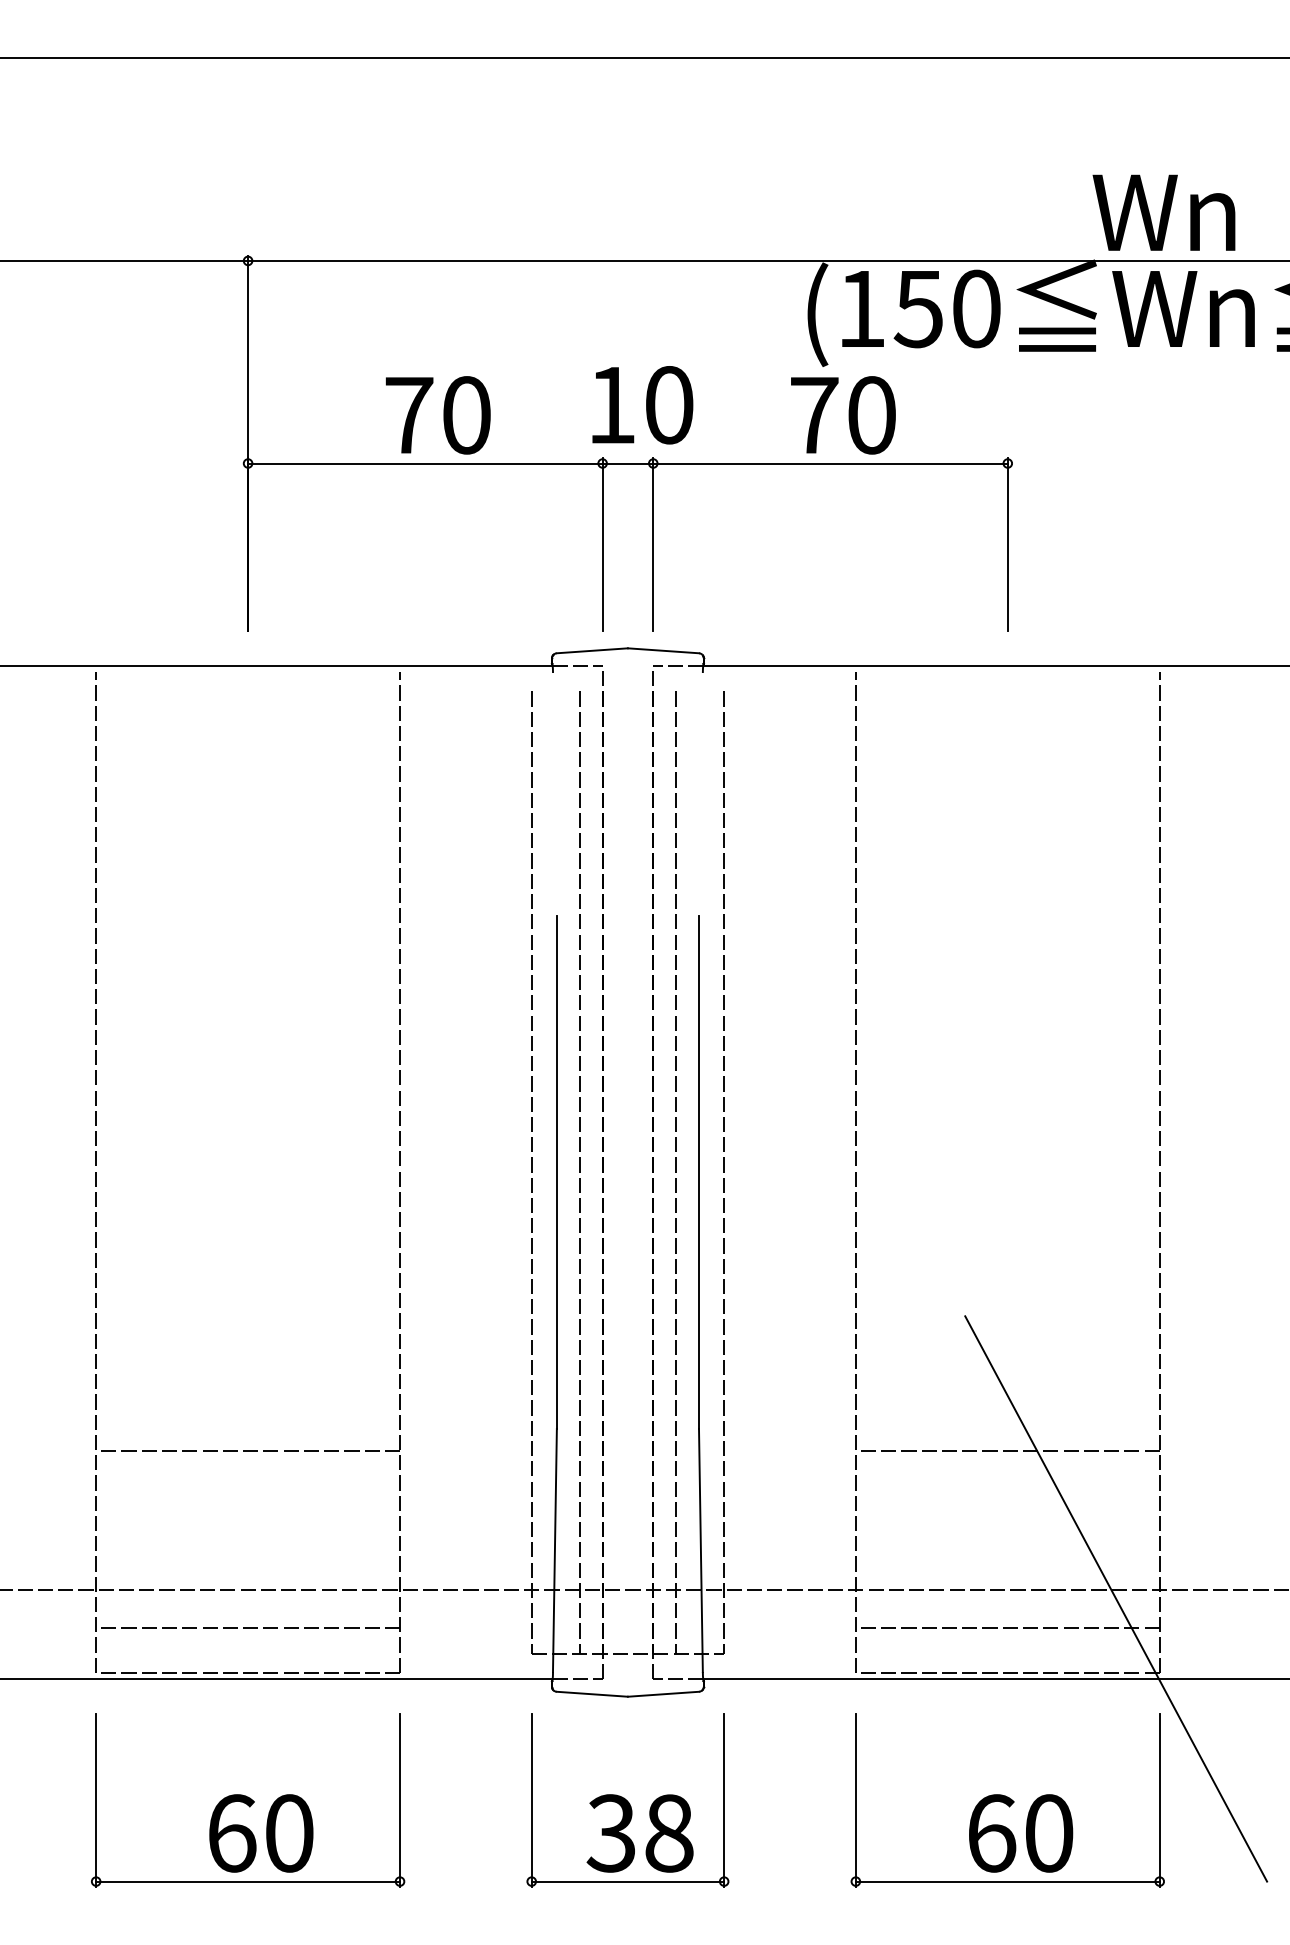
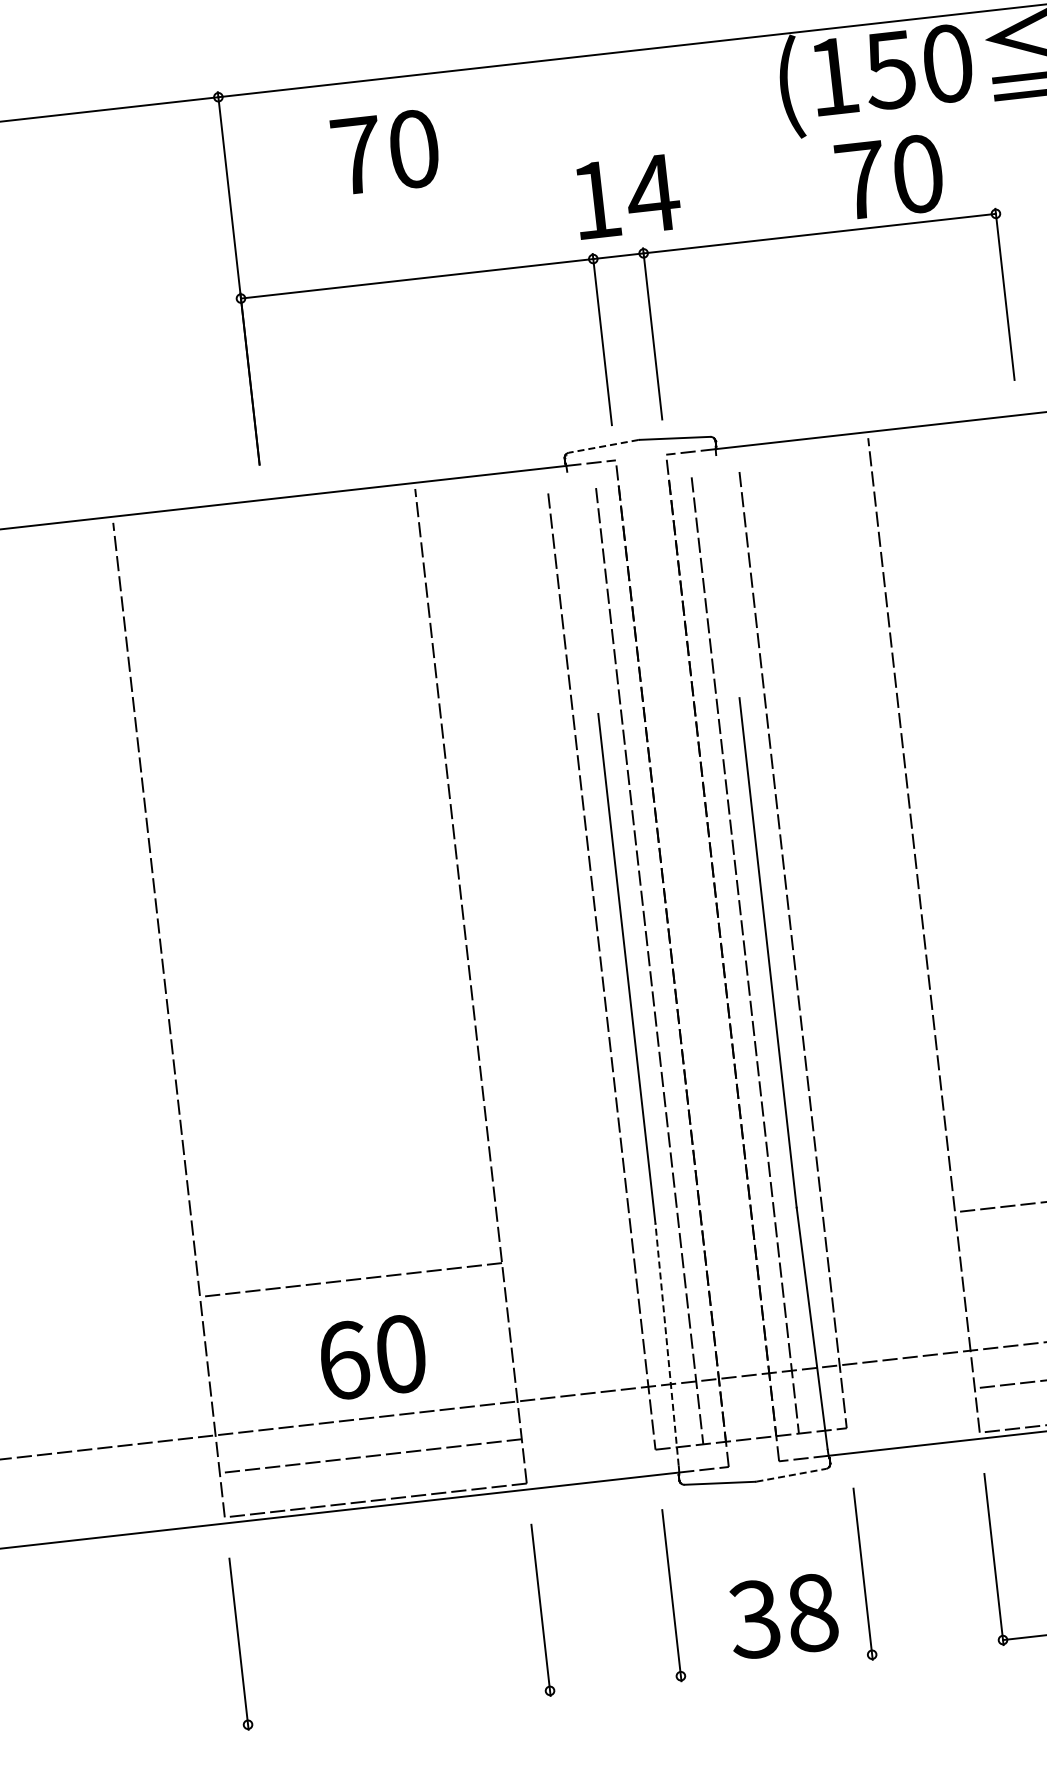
text: (669, 405) -> (653, 193), 10 -> 14
text: (437, 415) -> (385, 152), moved
text: (843, 415) -> (889, 177), moved
line: (591, 650) -> (603, 446), solid -> dashed
line: (554, 1550) -> (666, 1344), solid -> dashed
line: (664, 1694) -> (792, 1475), solid -> dashed
text: (261, 1833) -> (373, 1357), moved
line: (248, 1881) -> (399, 1707), removed
line: (627, 1881) -> (776, 1665), removed

